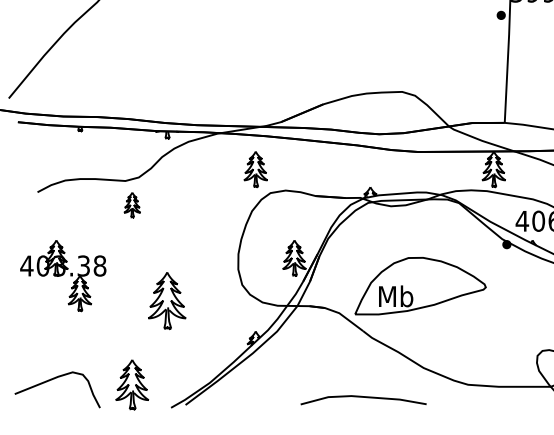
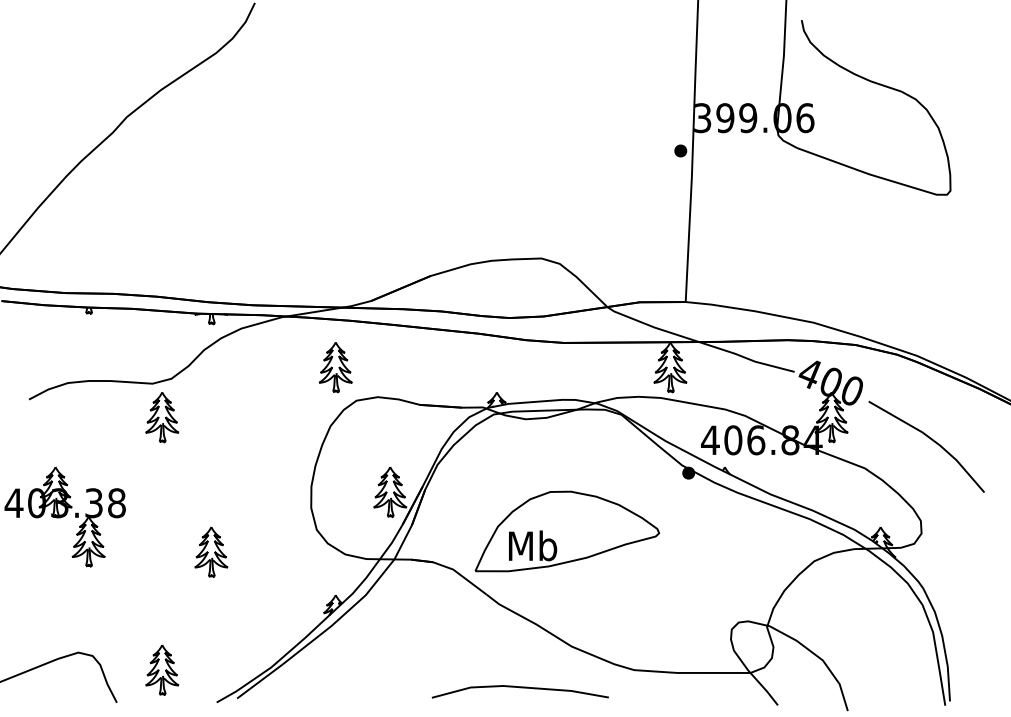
part: (132, 205) -> (162, 417), size x1.43
part: (167, 300) -> (211, 551), size x0.62
part: (132, 384) -> (162, 669), size x0.71
line: (363, 397) -> (519, 688), moved

